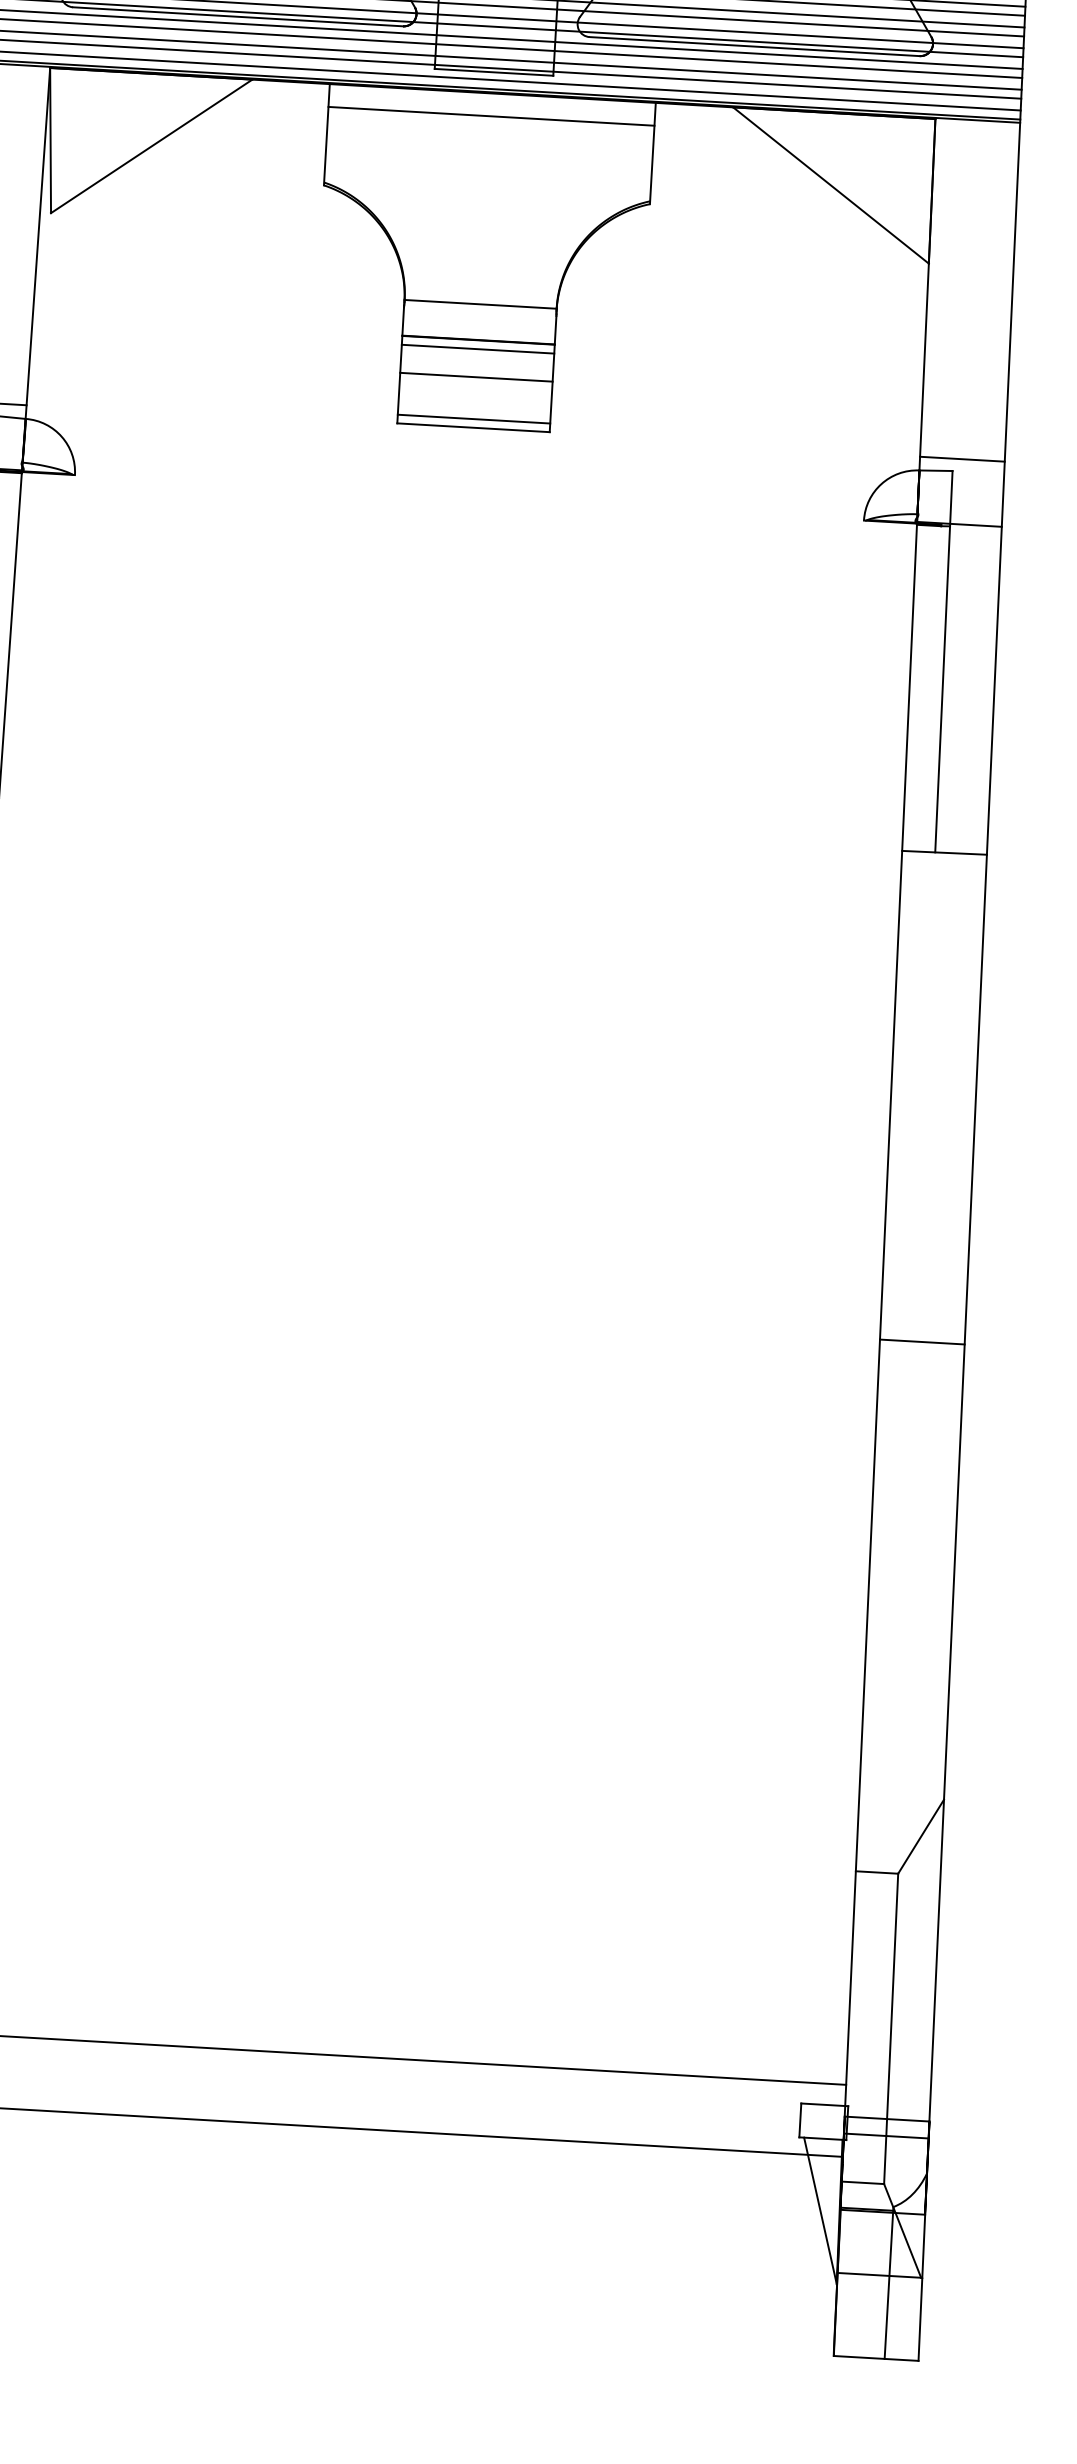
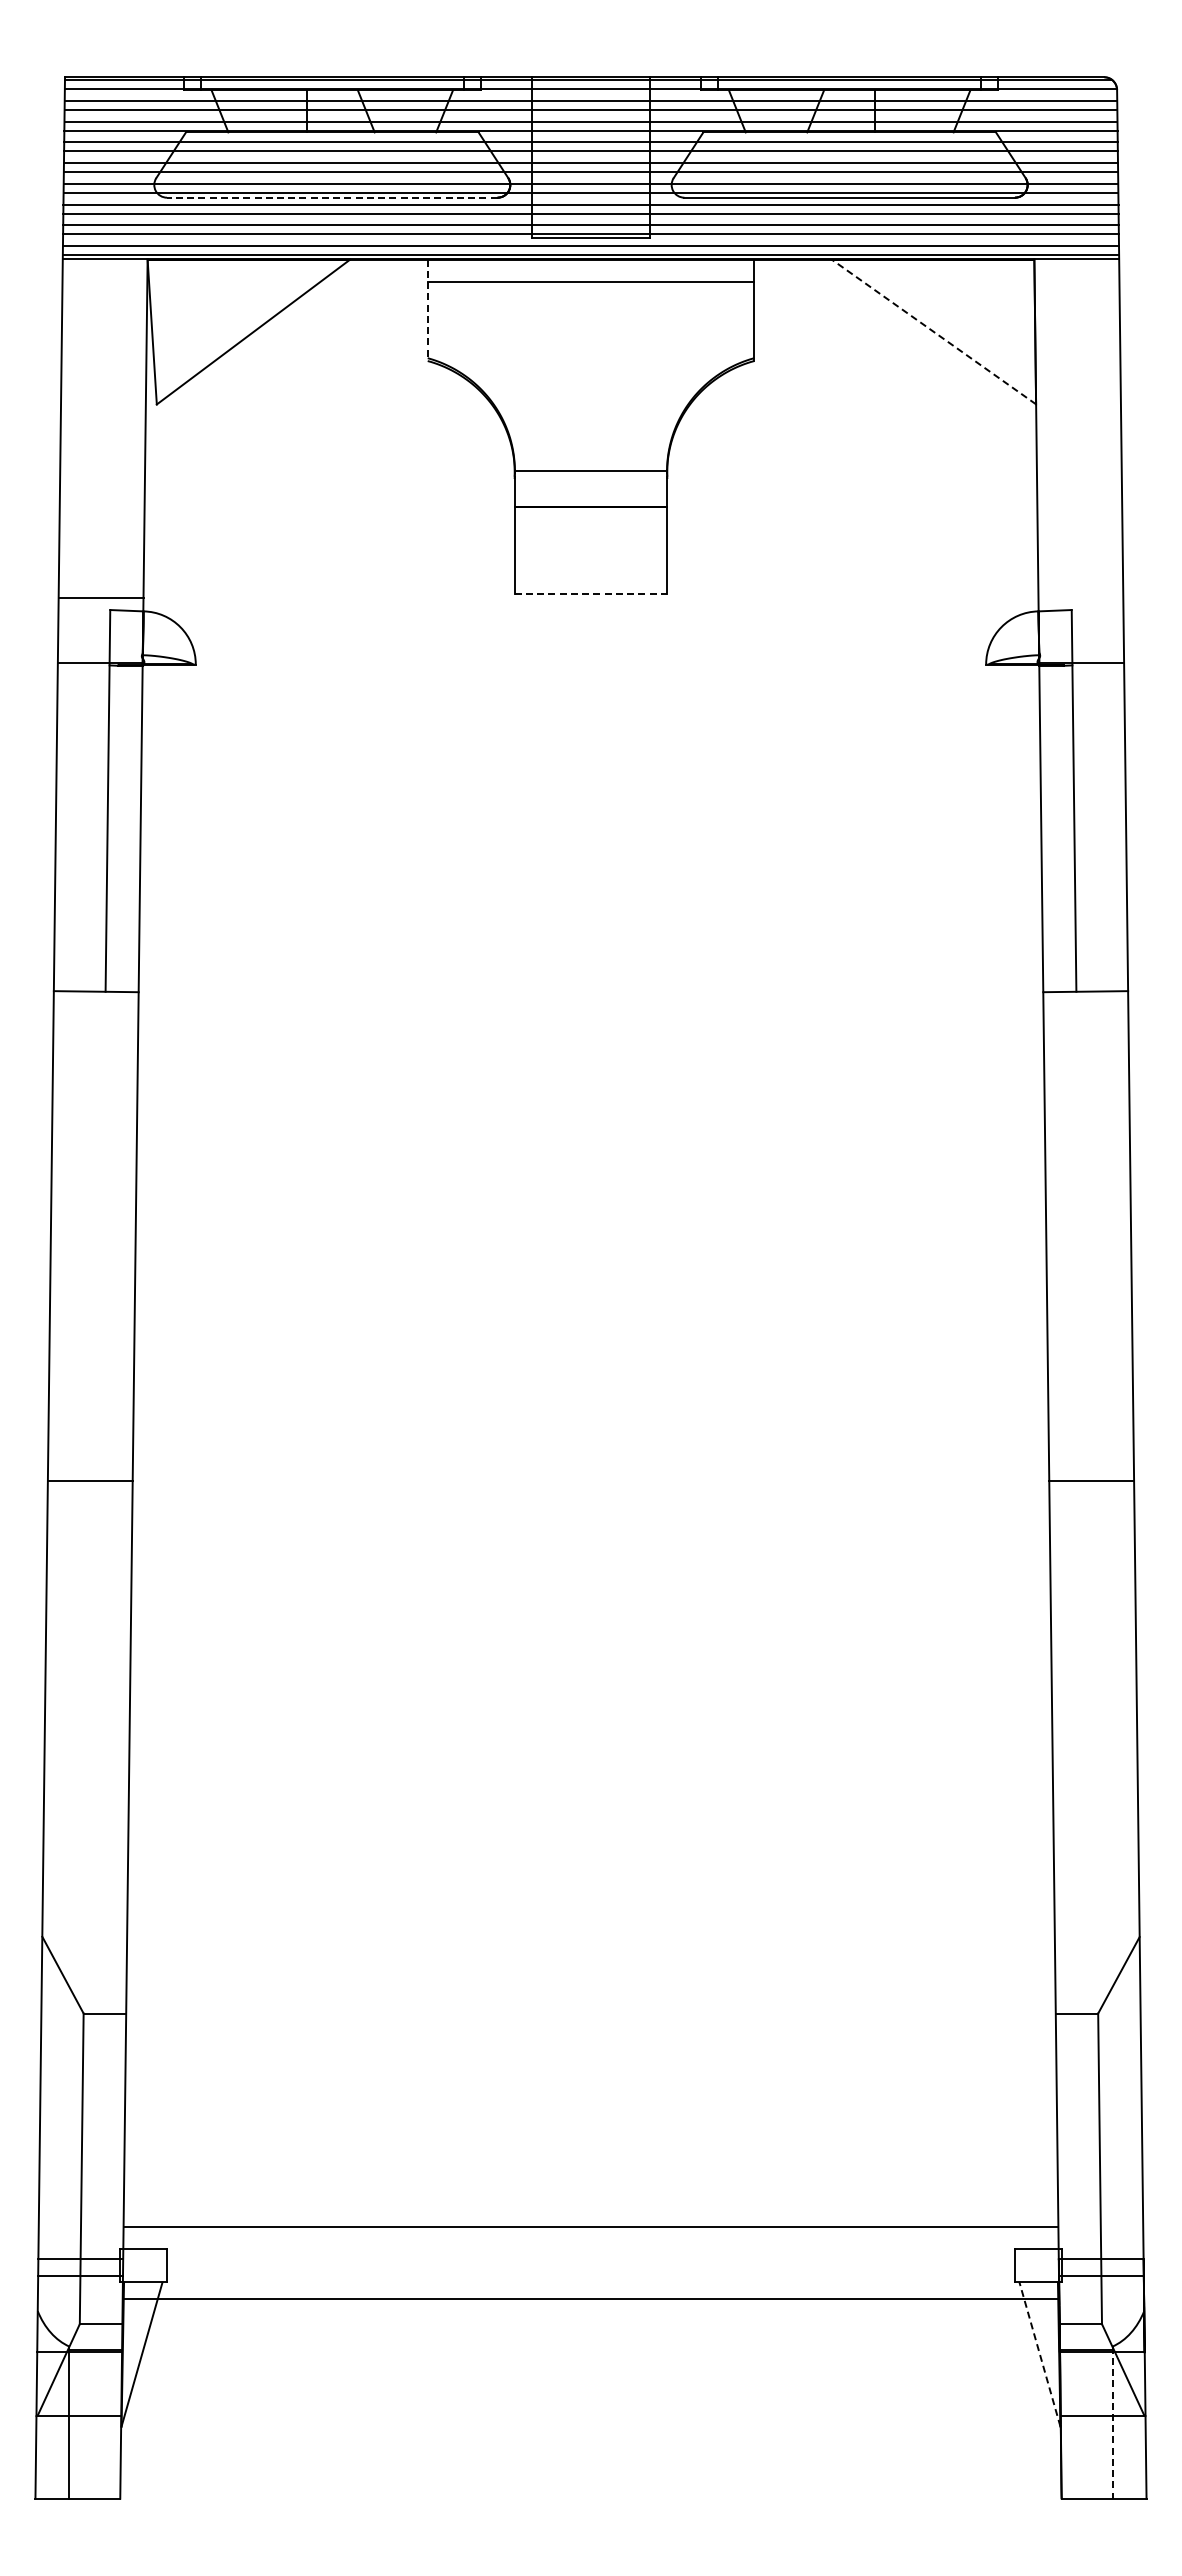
line: (237, 16) -> (331, 197), solid -> dashed
line: (326, 134) -> (427, 310), solid -> dashed
line: (830, 184) -> (933, 331), solid -> dashed
line: (477, 348) -> (590, 515), removed
line: (475, 376) -> (590, 543), removed
line: (473, 418) -> (590, 585), removed
line: (474, 427) -> (591, 594), solid -> dashed
line: (962, 459) -> (1080, 597), removed
line: (819, 2210) -> (1039, 2354), solid -> dashed
line: (888, 2283) -> (1112, 2423), solid -> dashed

